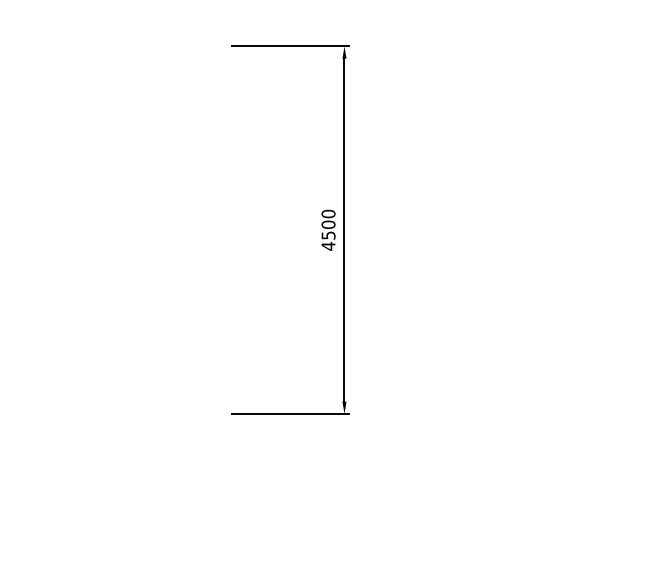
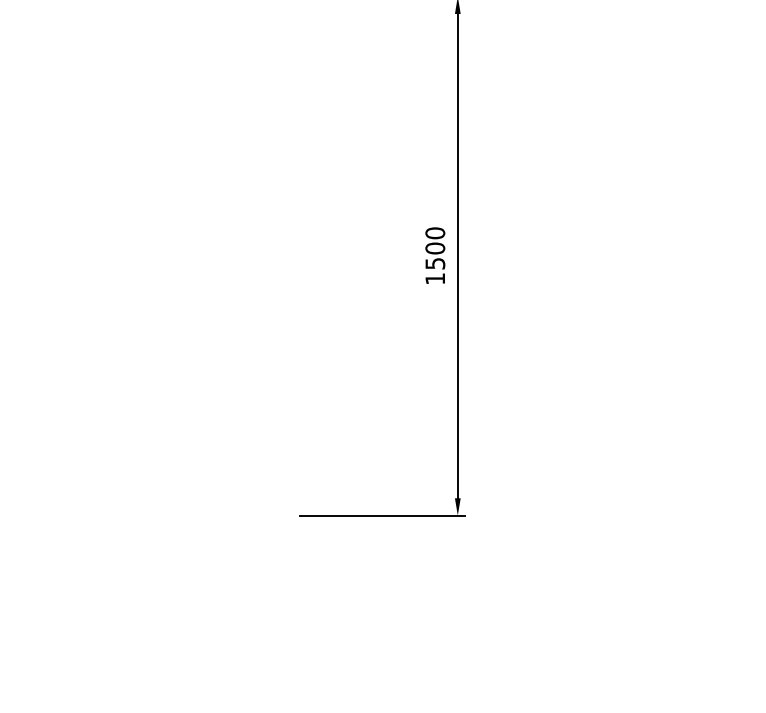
text: (328, 245) -> (435, 277), 4500 -> 1500

